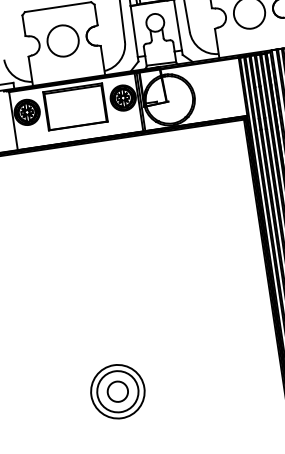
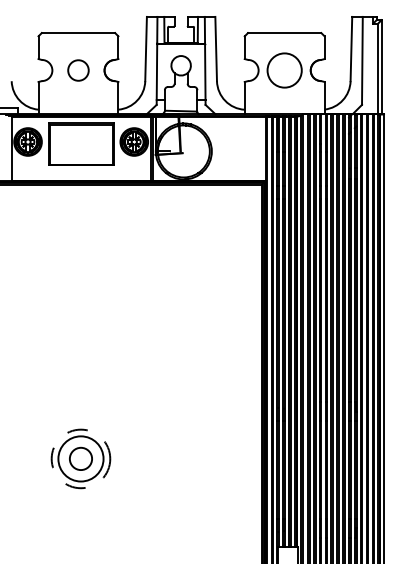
circle: (63, 40) -> (78, 70), size x0.6
circle: (117, 391) -> (80, 458), solid -> dashed

